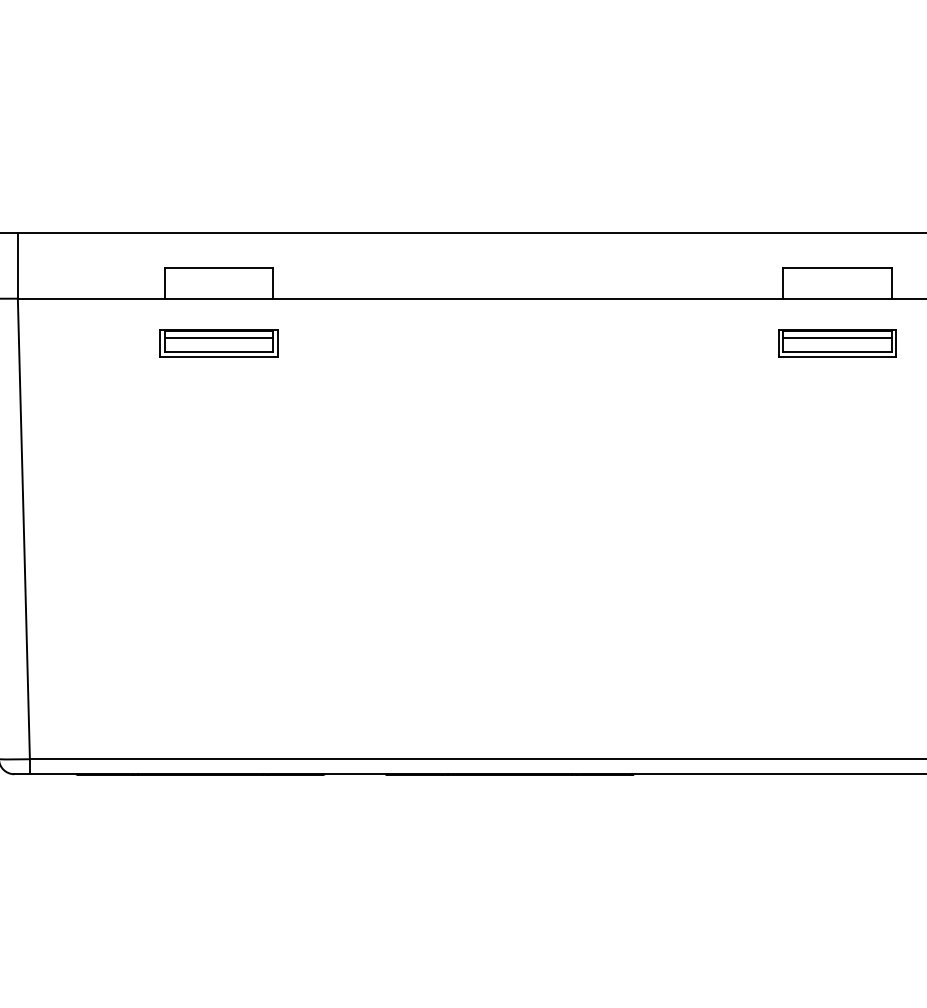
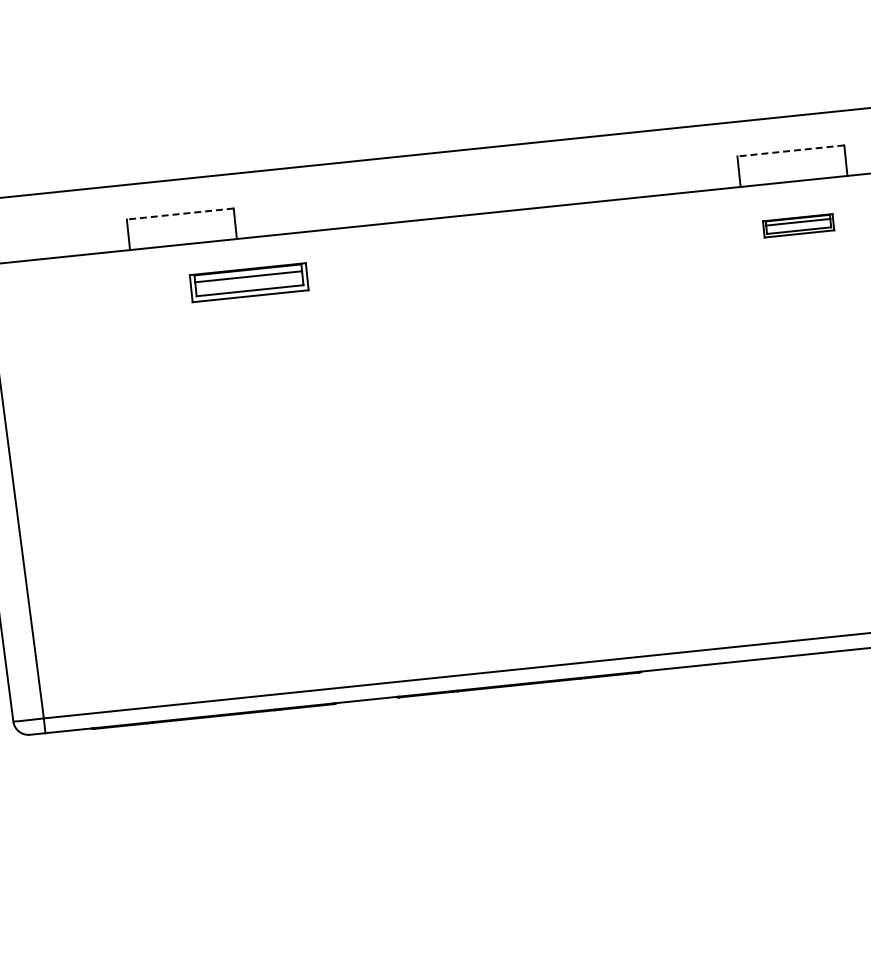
line: (218, 267) -> (179, 213), solid -> dashed
line: (837, 267) -> (790, 150), solid -> dashed
part: (218, 343) -> (248, 282), moved
part: (837, 343) -> (798, 225), size x0.6

